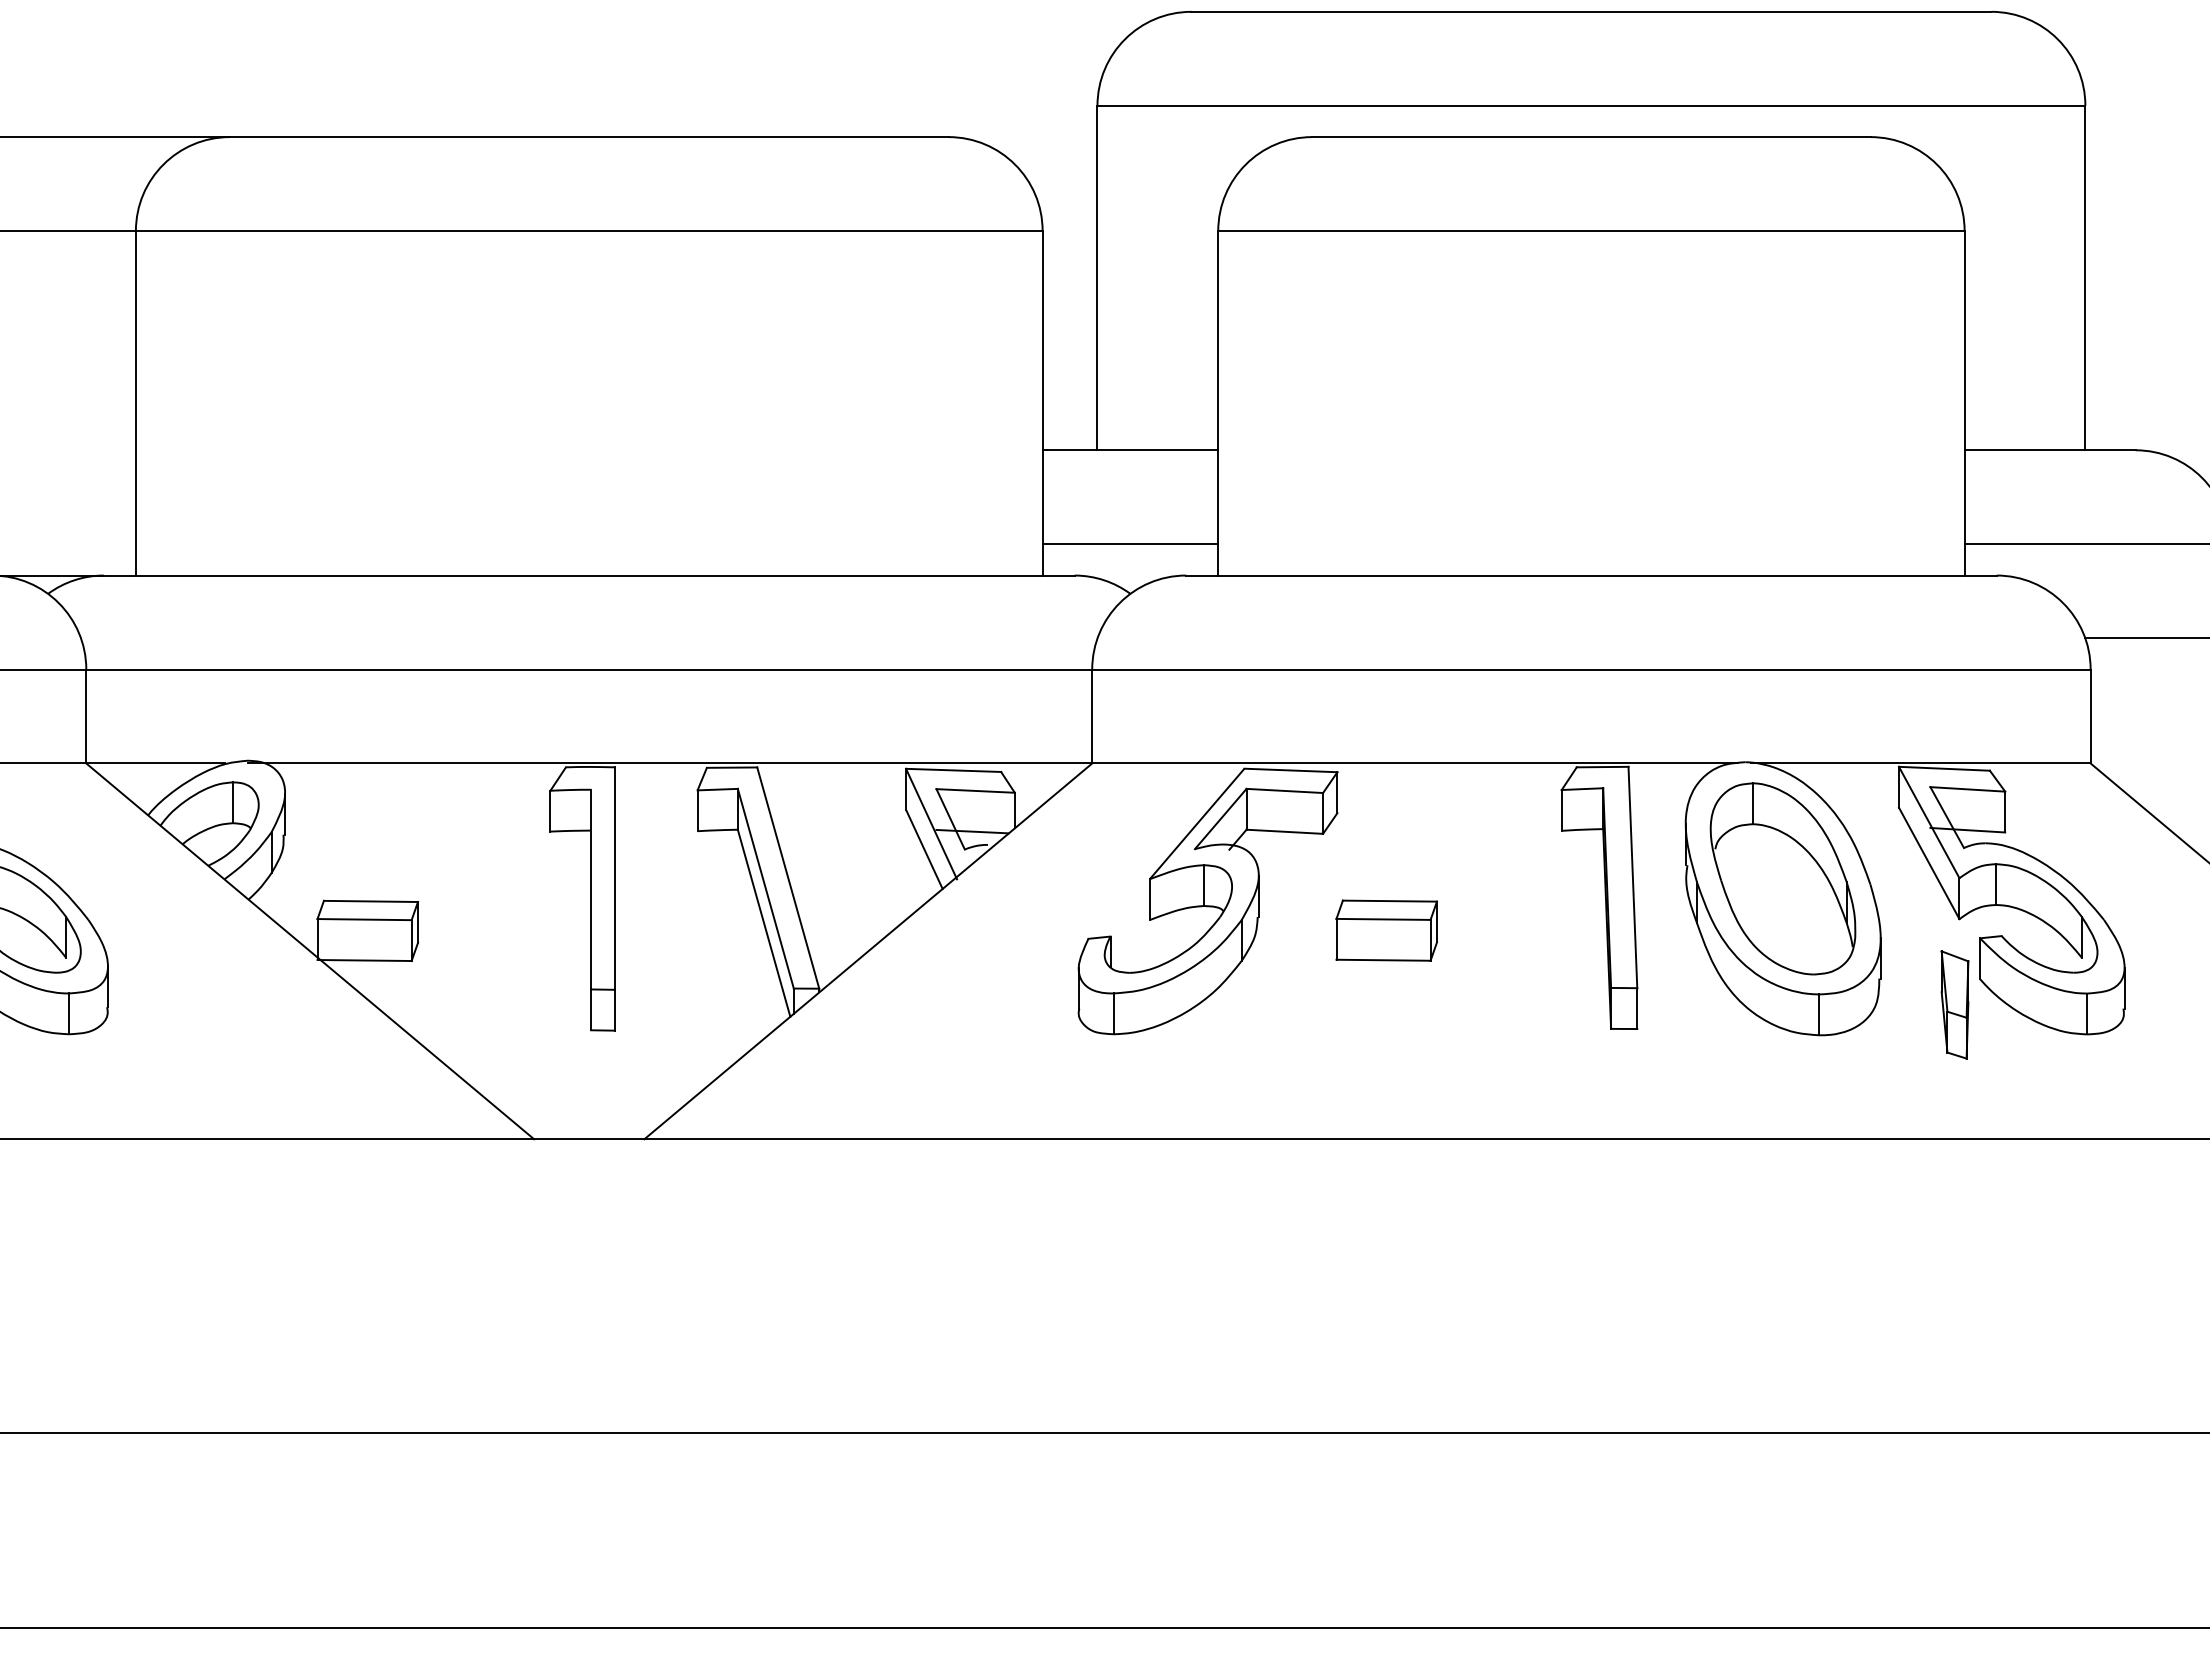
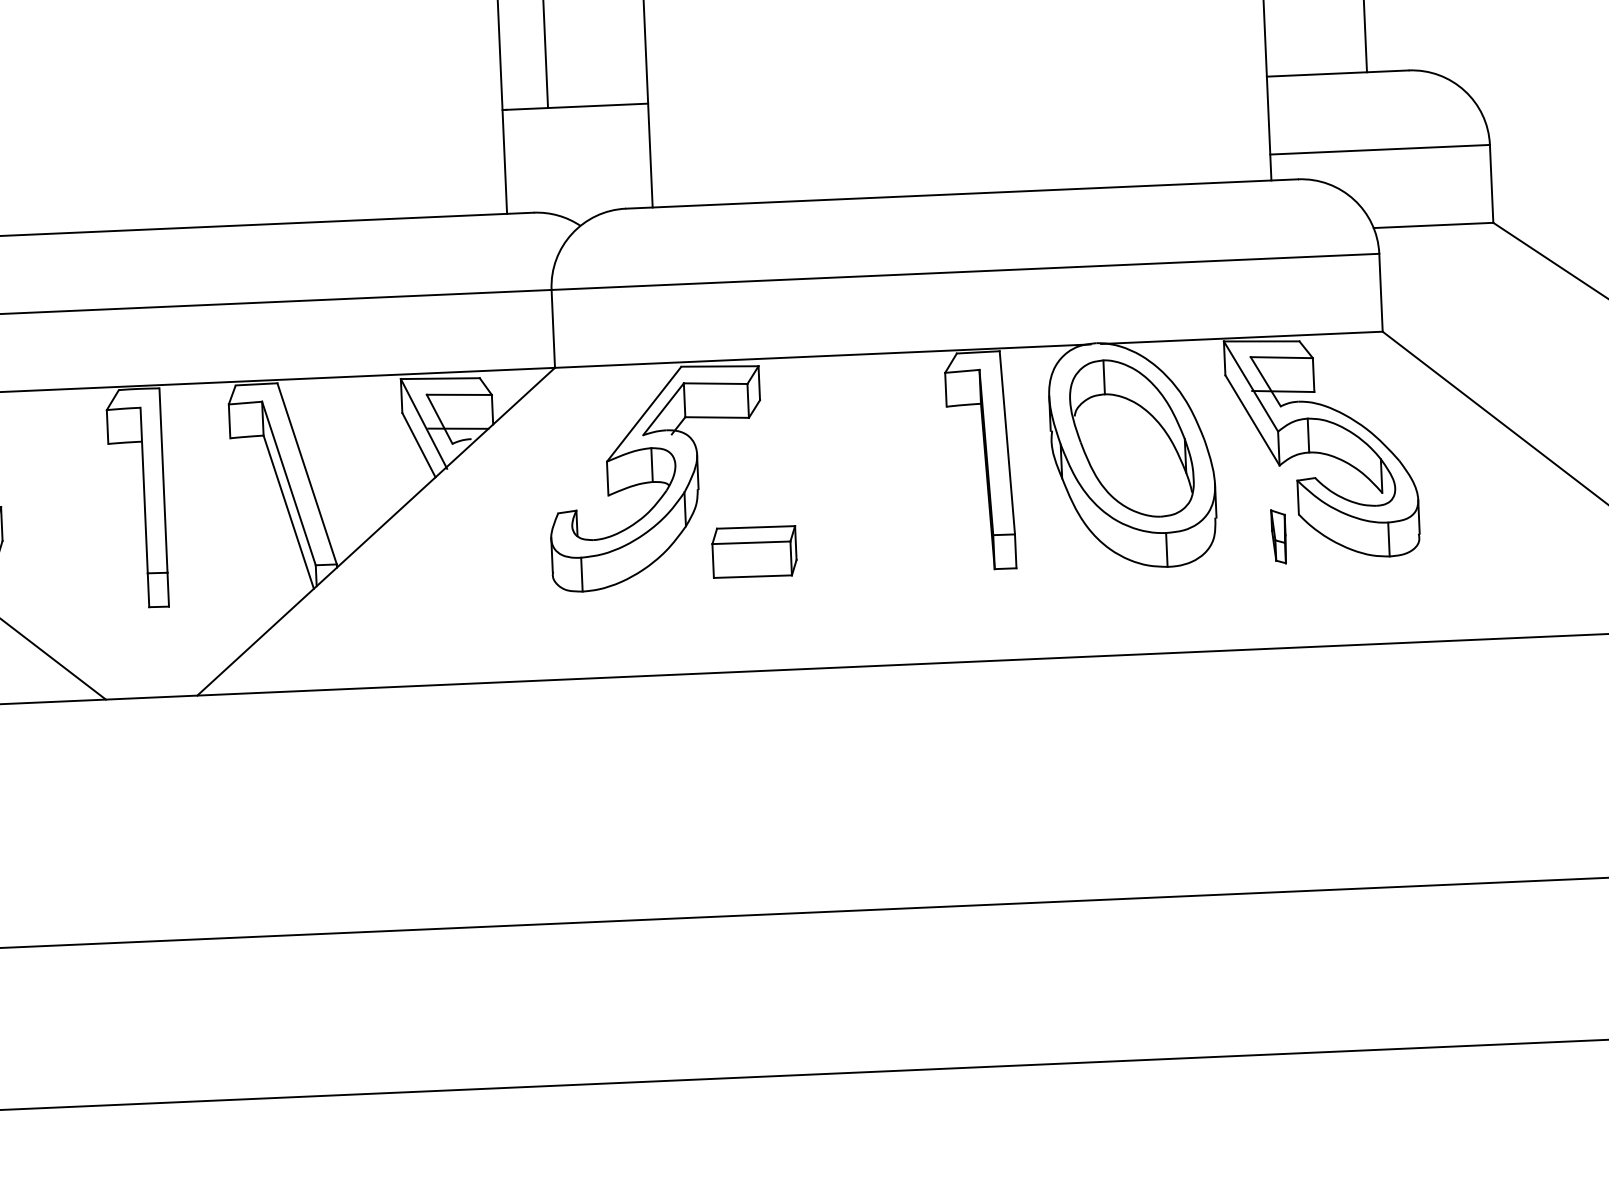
line: (1130, 544) -> (578, 184), removed
part: (1386, 930) -> (754, 551), moved
part: (1954, 1004) -> (1278, 536), size x0.6

